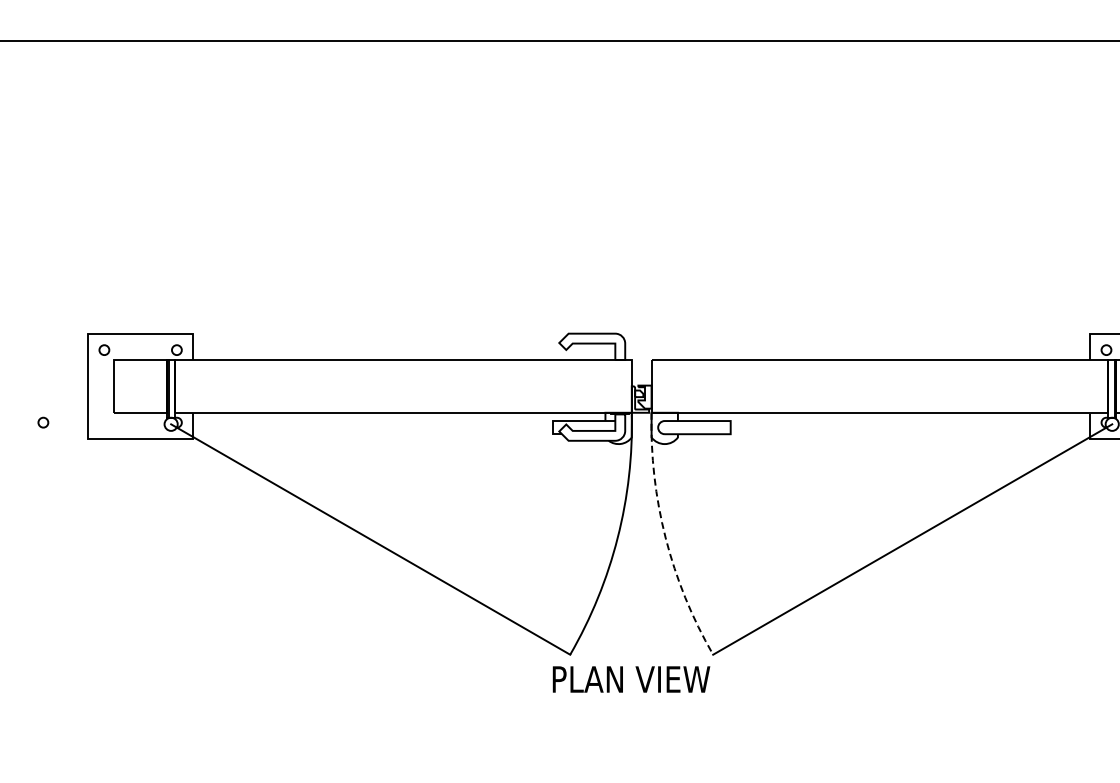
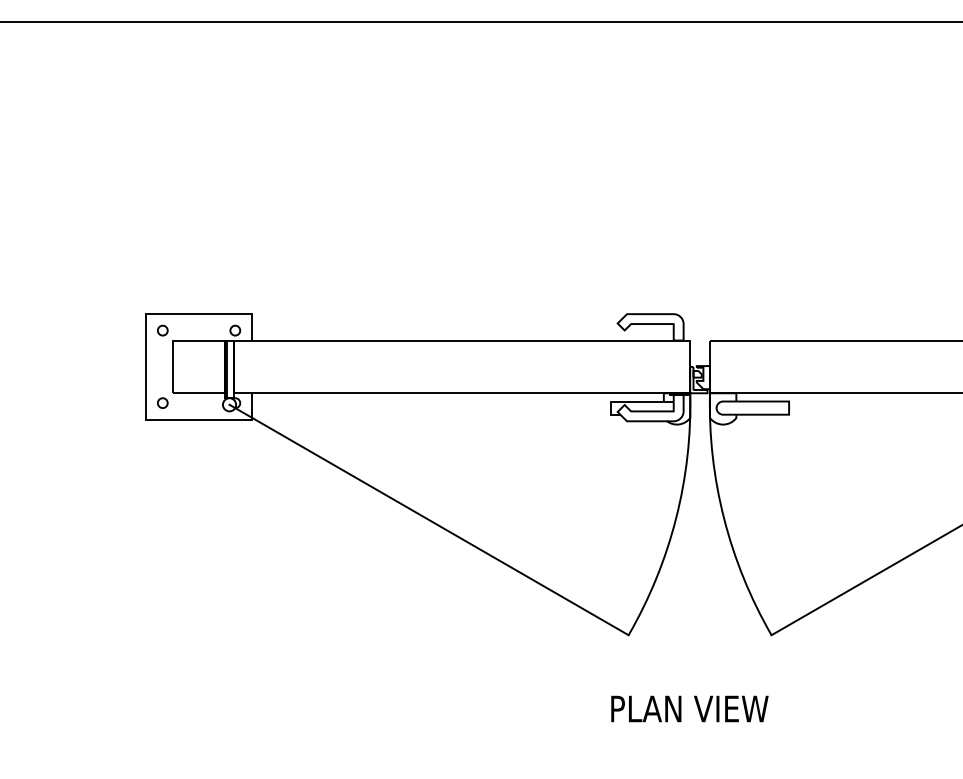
circle: (43, 422) -> (162, 402), moved
arc: (665, 538) -> (723, 518), dashed -> solid
text: (631, 679) -> (689, 708), moved

